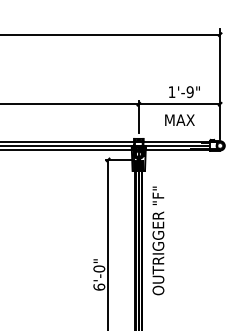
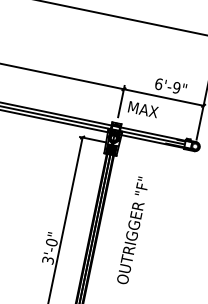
text: (171, 92) -> (158, 84), 1'-9" -> 6'-9"
text: (179, 119) -> (143, 108), moved
text: (158, 240) -> (133, 230), moved
text: (99, 286) -> (48, 259), 6'-0" -> 3'-0"

